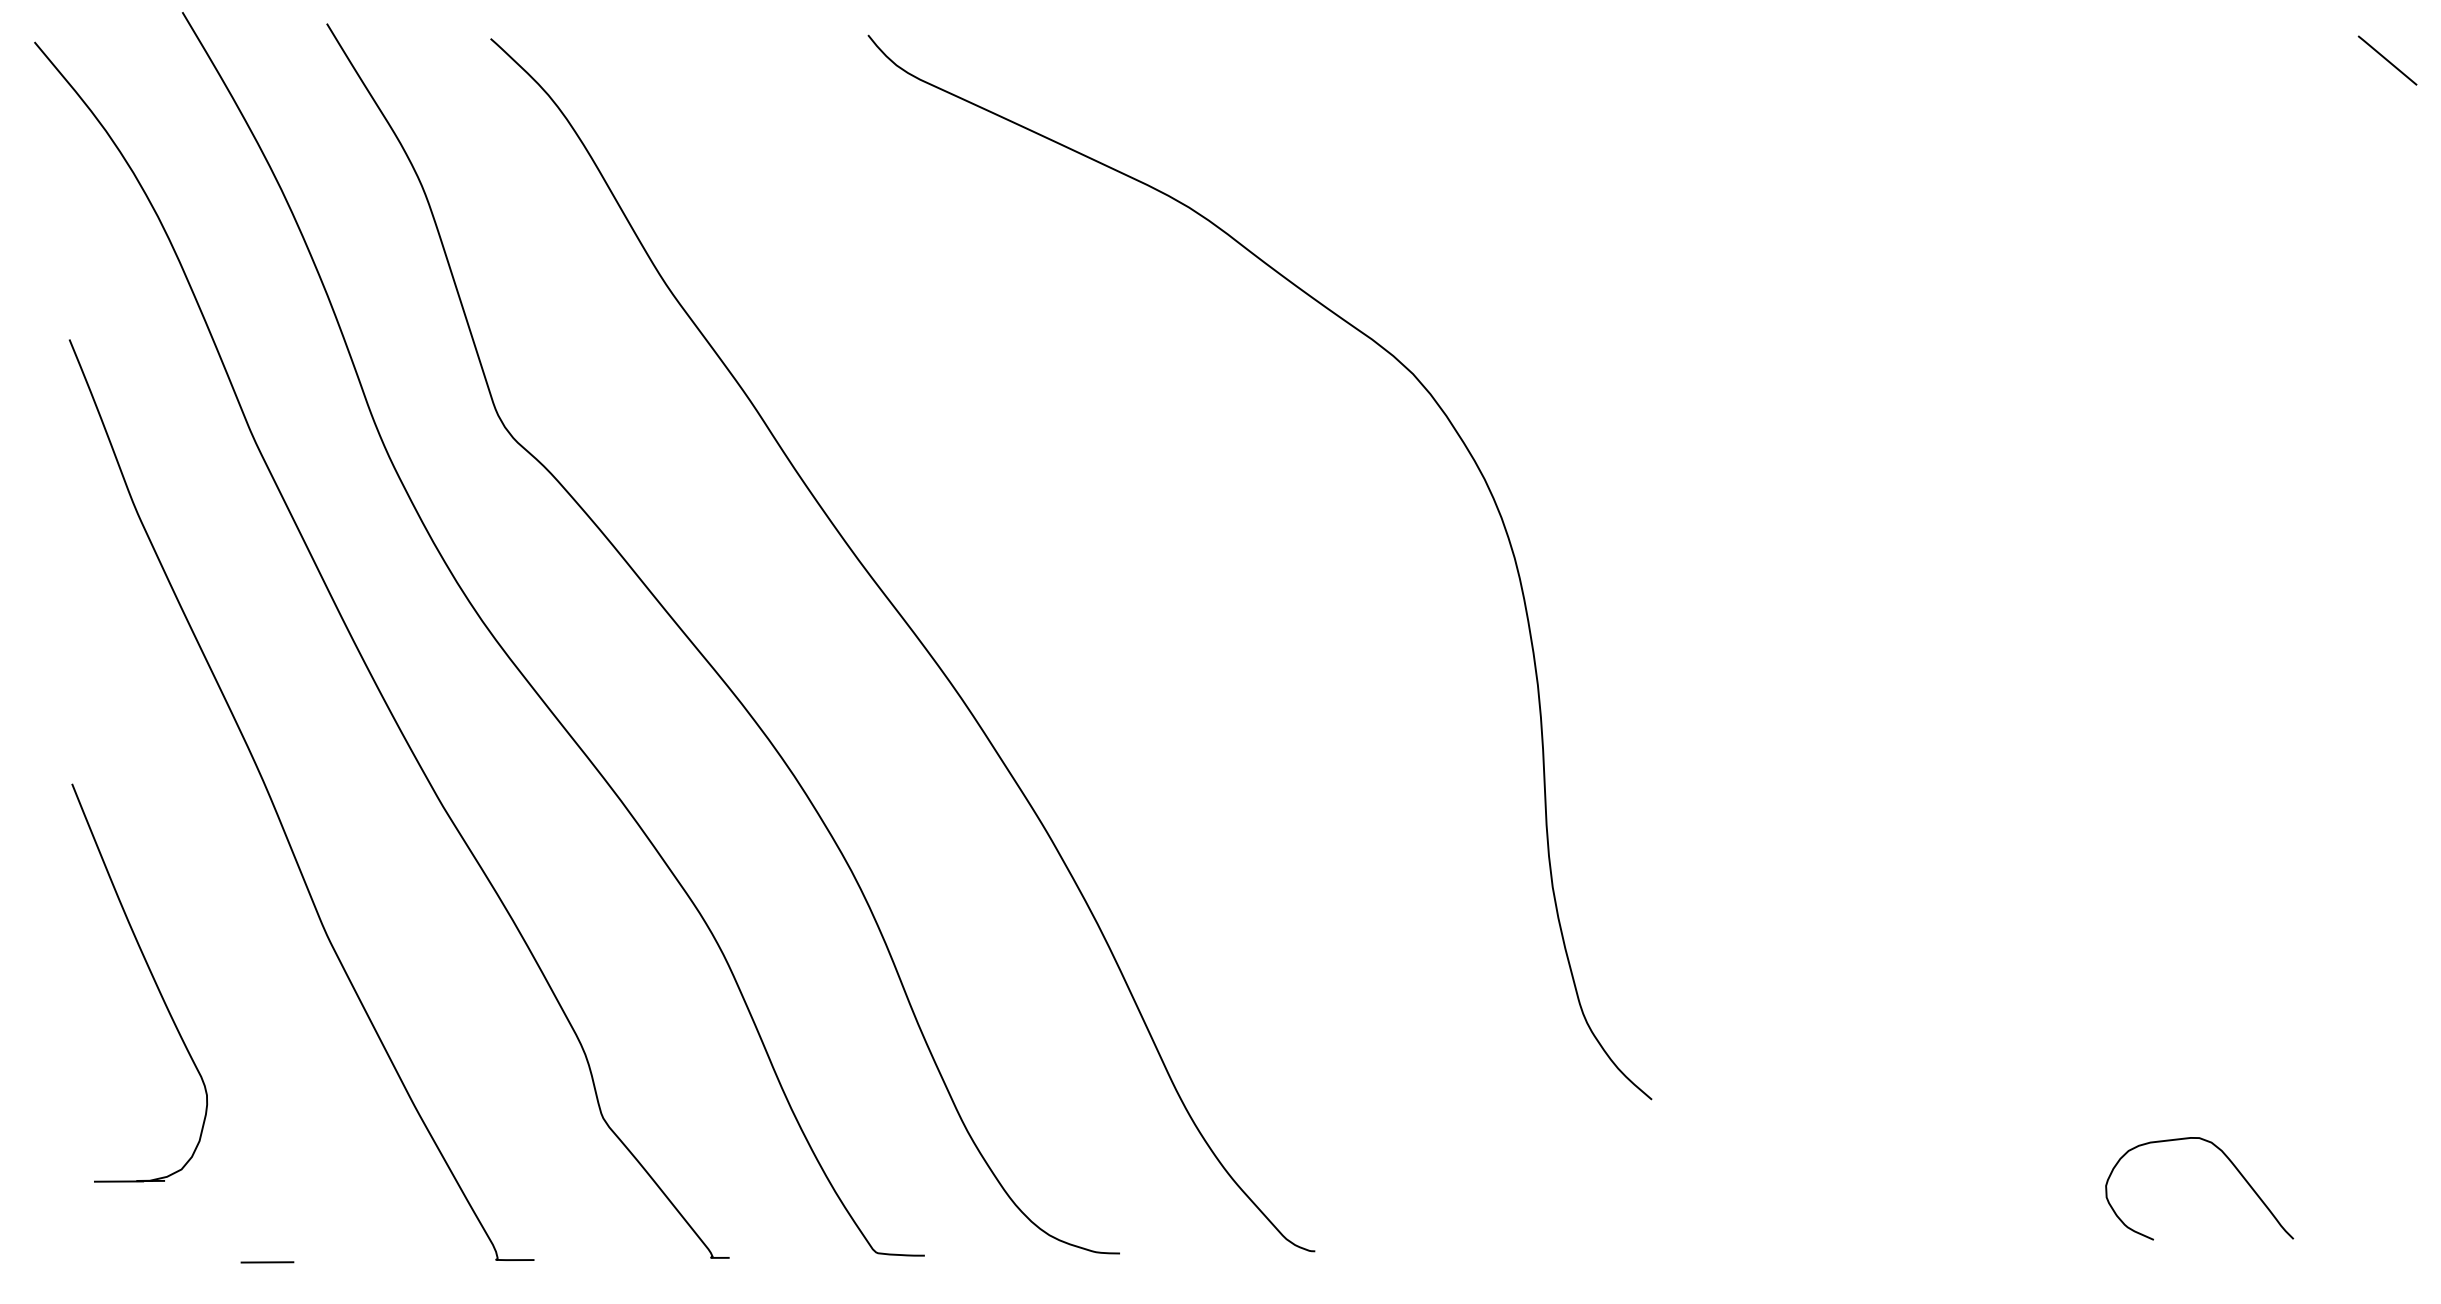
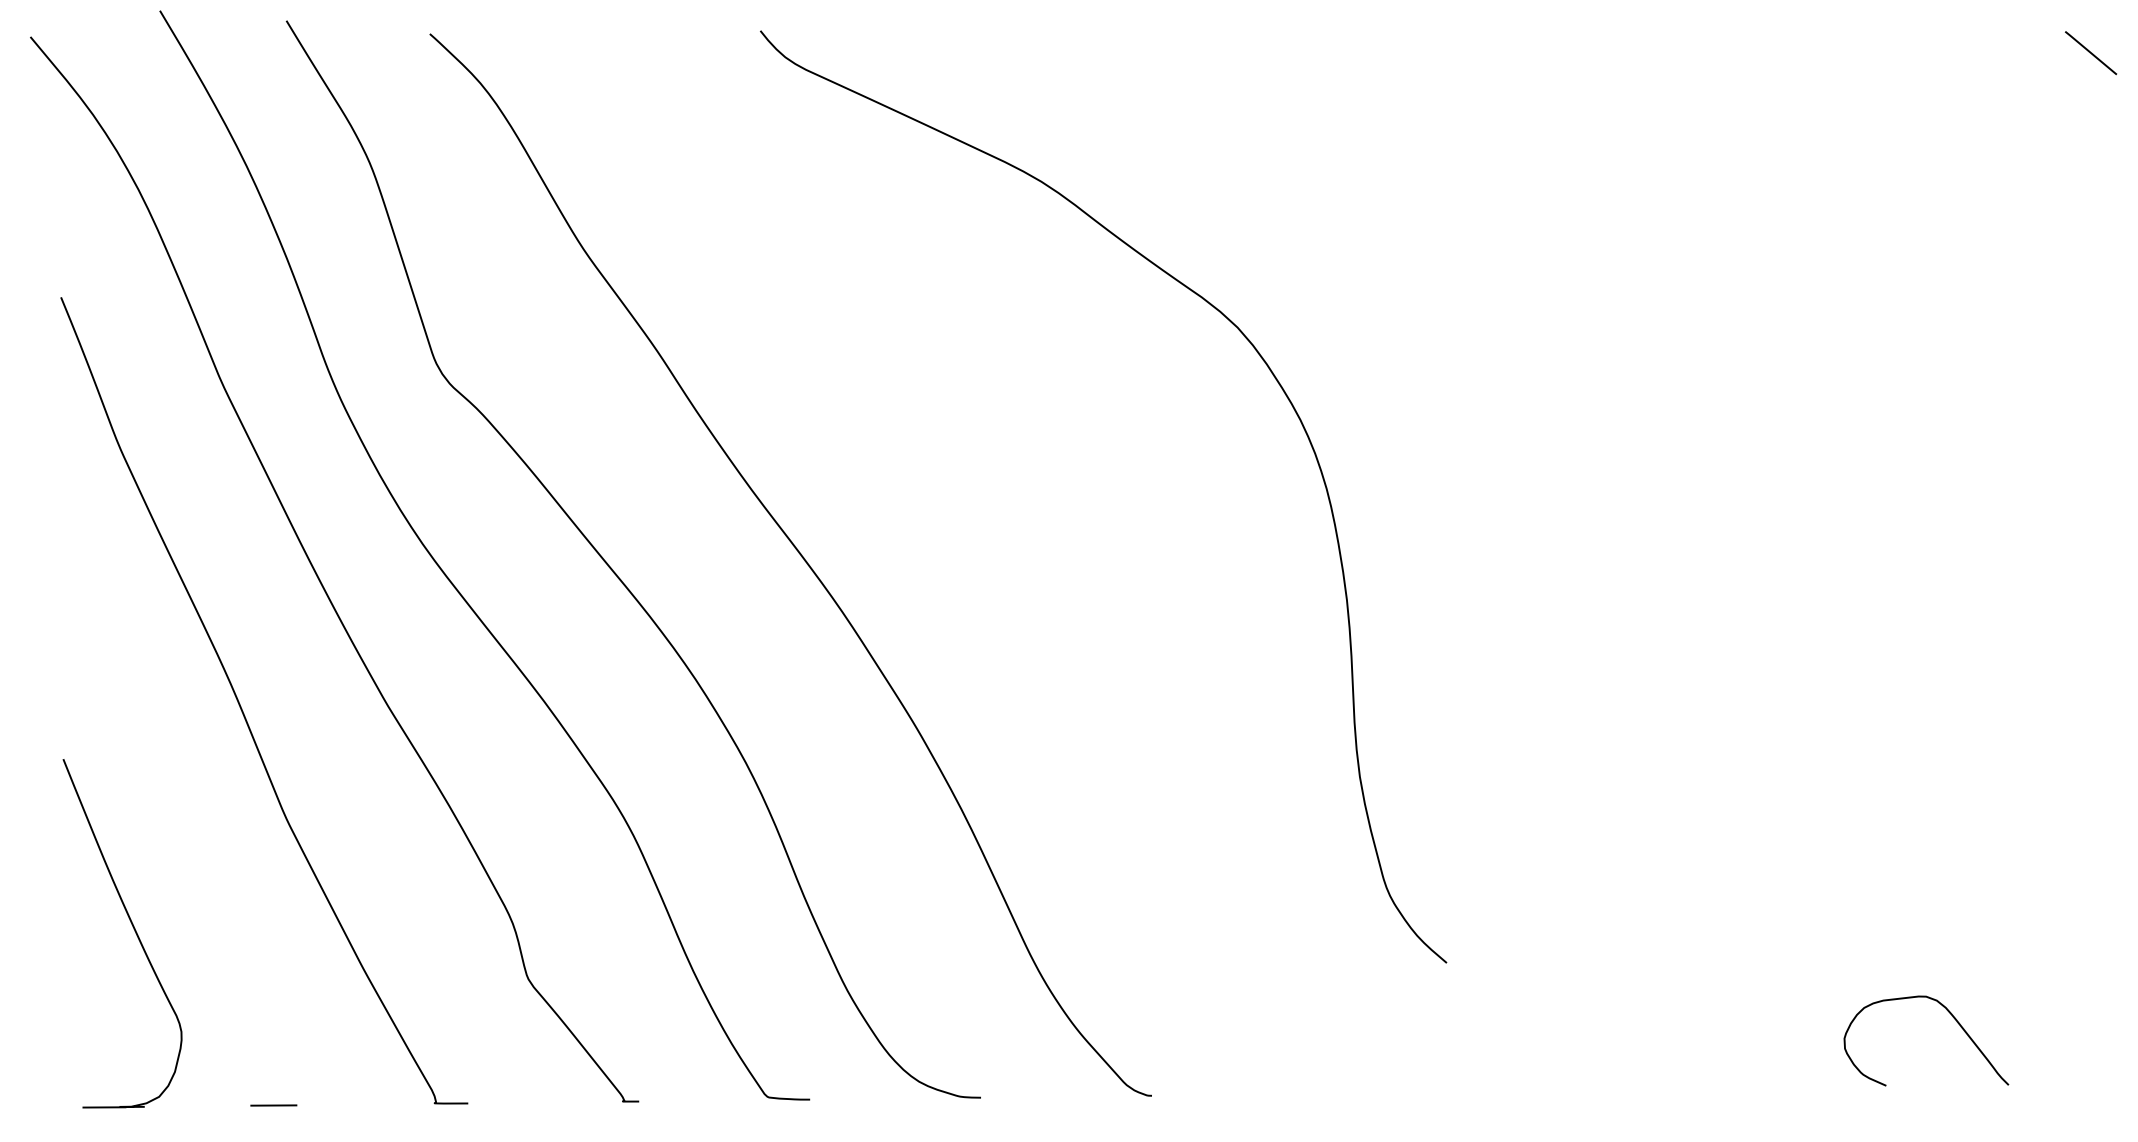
part: (151, 976) -> (132, 927), moved
line: (267, 1262) -> (273, 1105), moved

